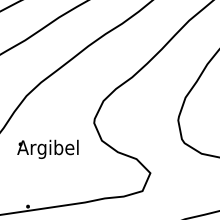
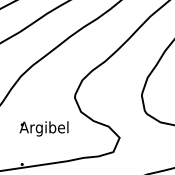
text: (47, 148) -> (43, 128), moved

